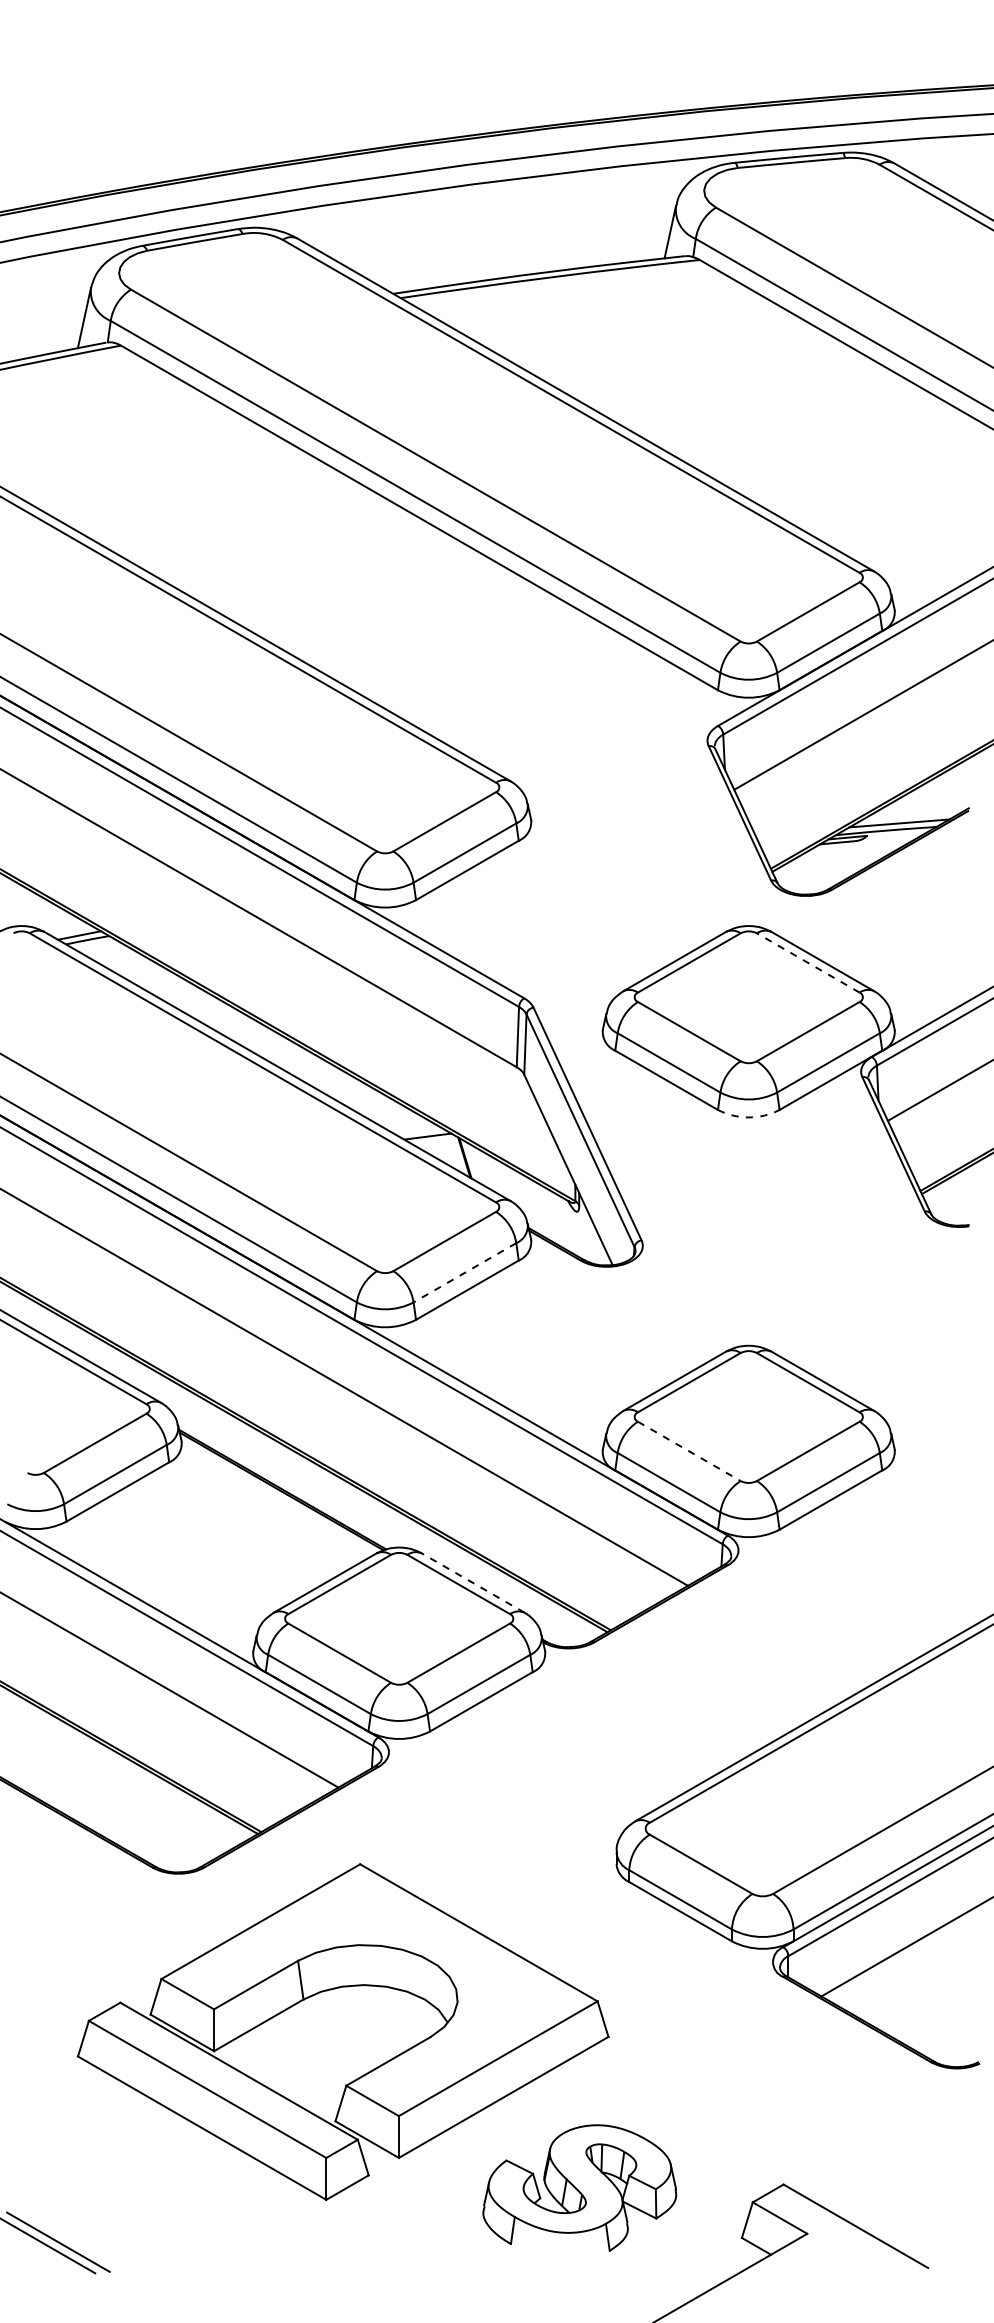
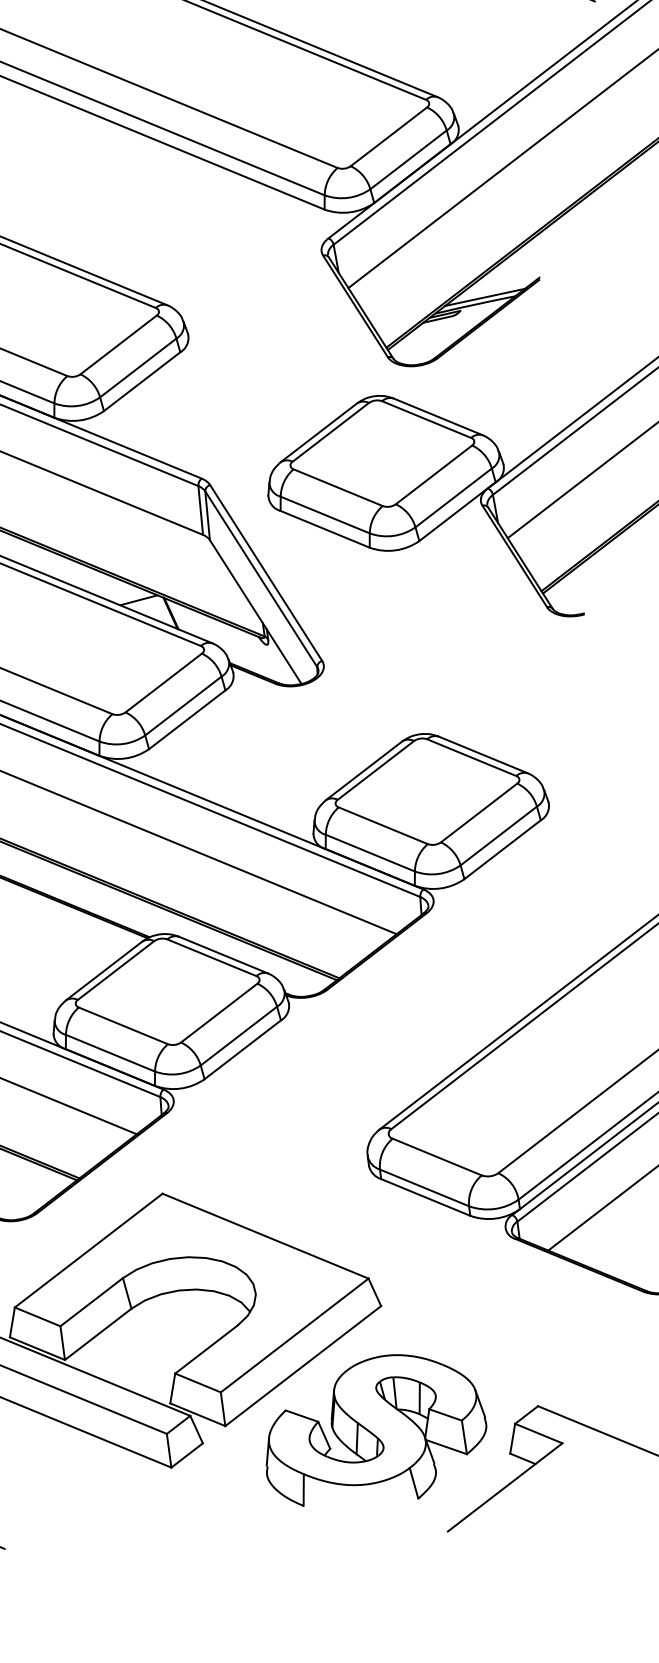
line: (807, 962) -> (425, 419), dashed -> solid
arc: (748, 1117) -> (395, 550), dashed -> solid
line: (464, 1273) -> (183, 706), dashed -> solid
line: (689, 1451) -> (383, 825), dashed -> solid
line: (472, 1582) -> (222, 954), dashed -> solid
part: (579, 2187) -> (373, 1430), size x1.43

